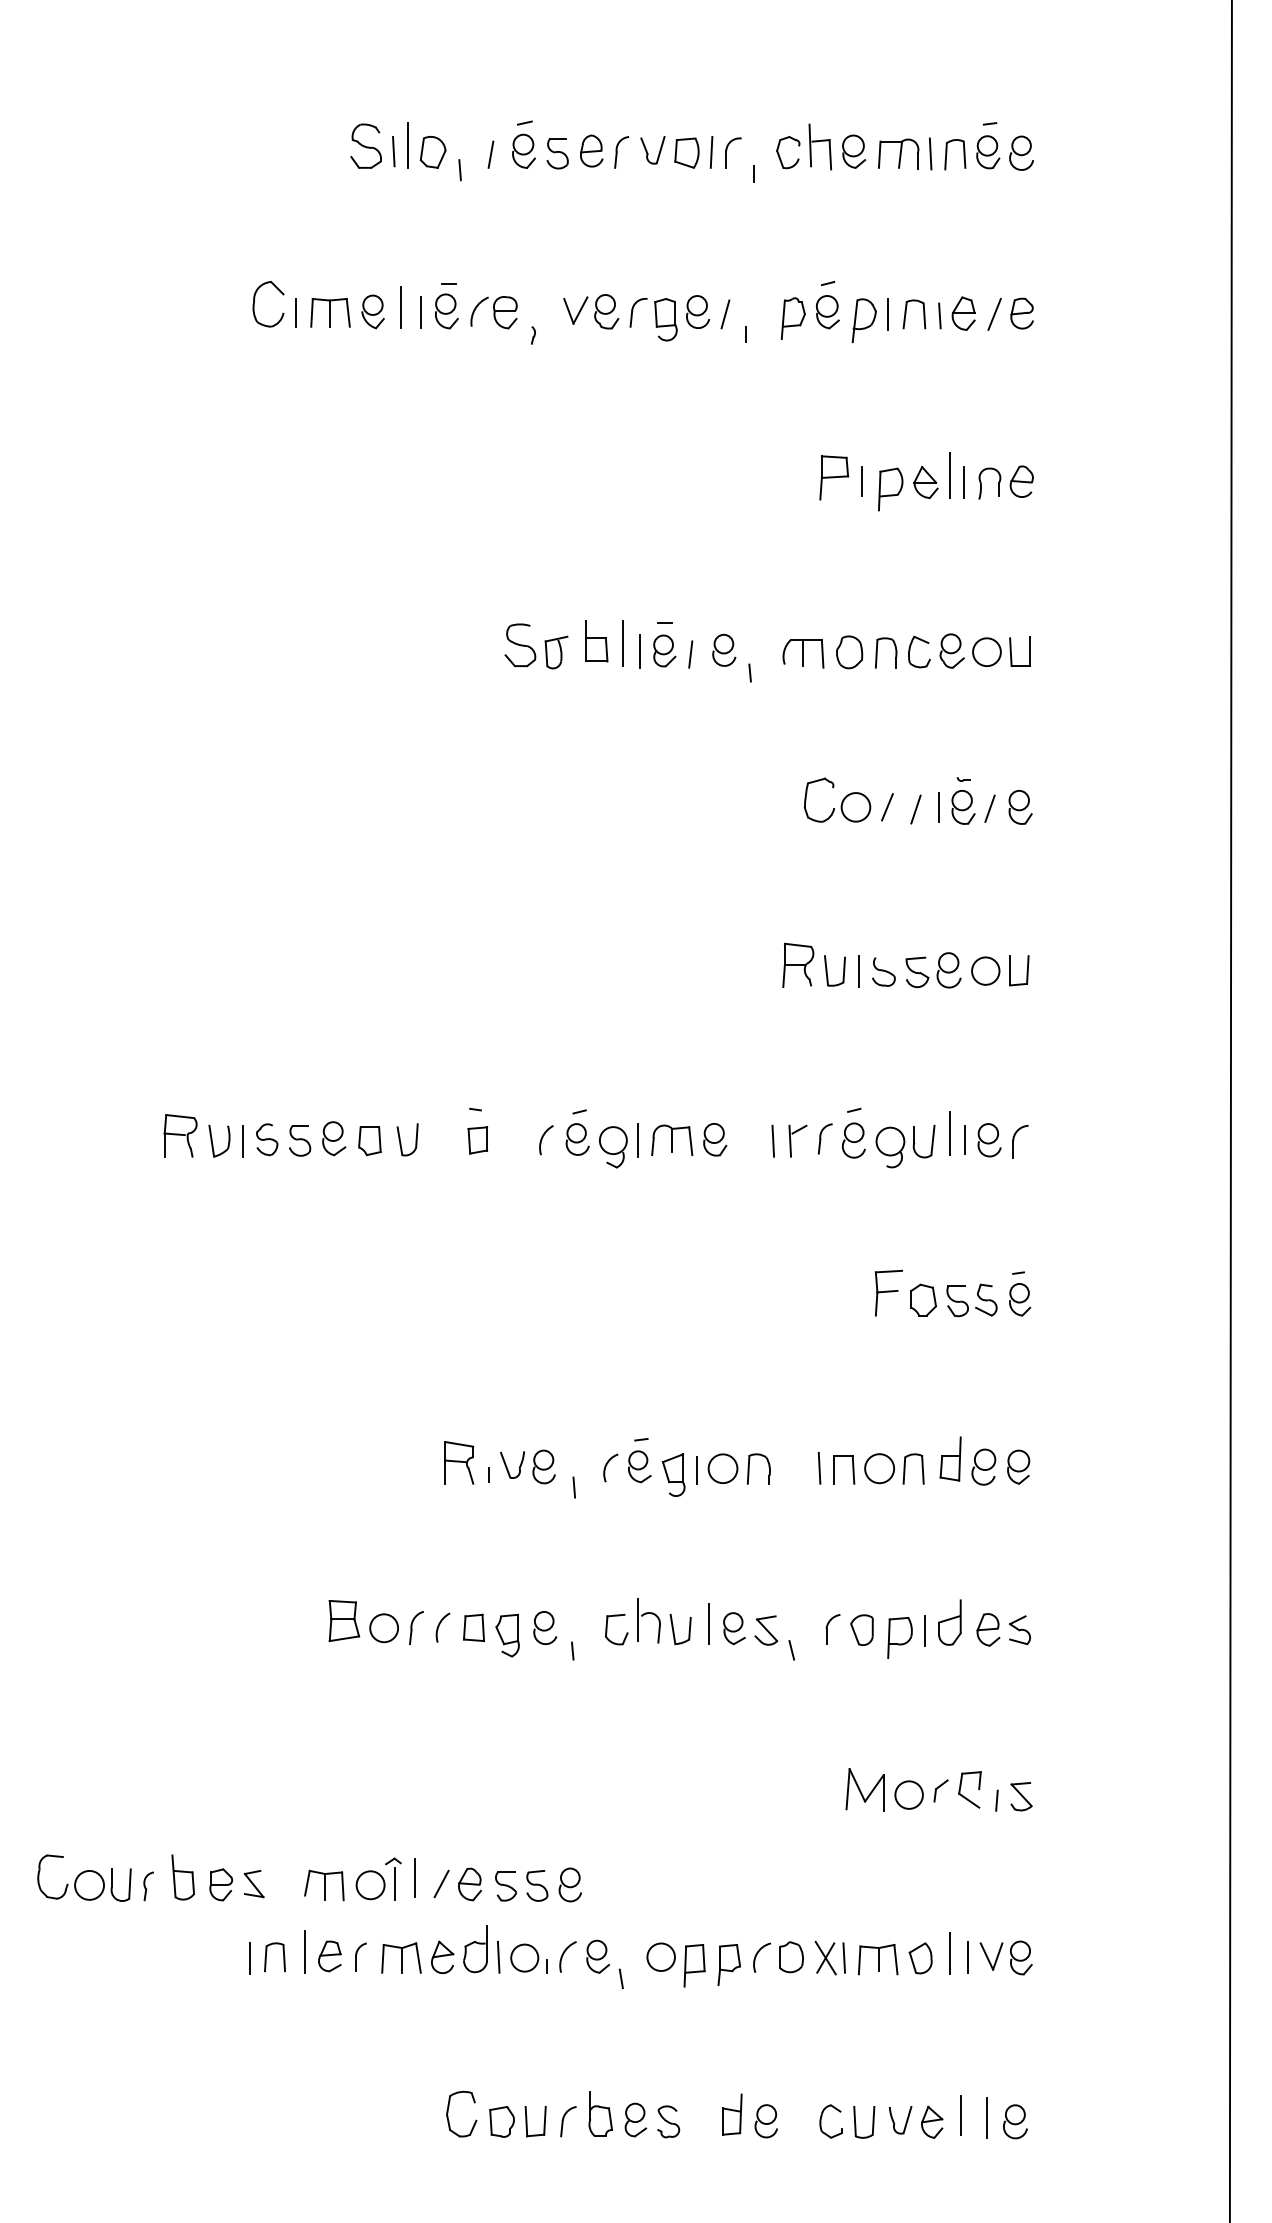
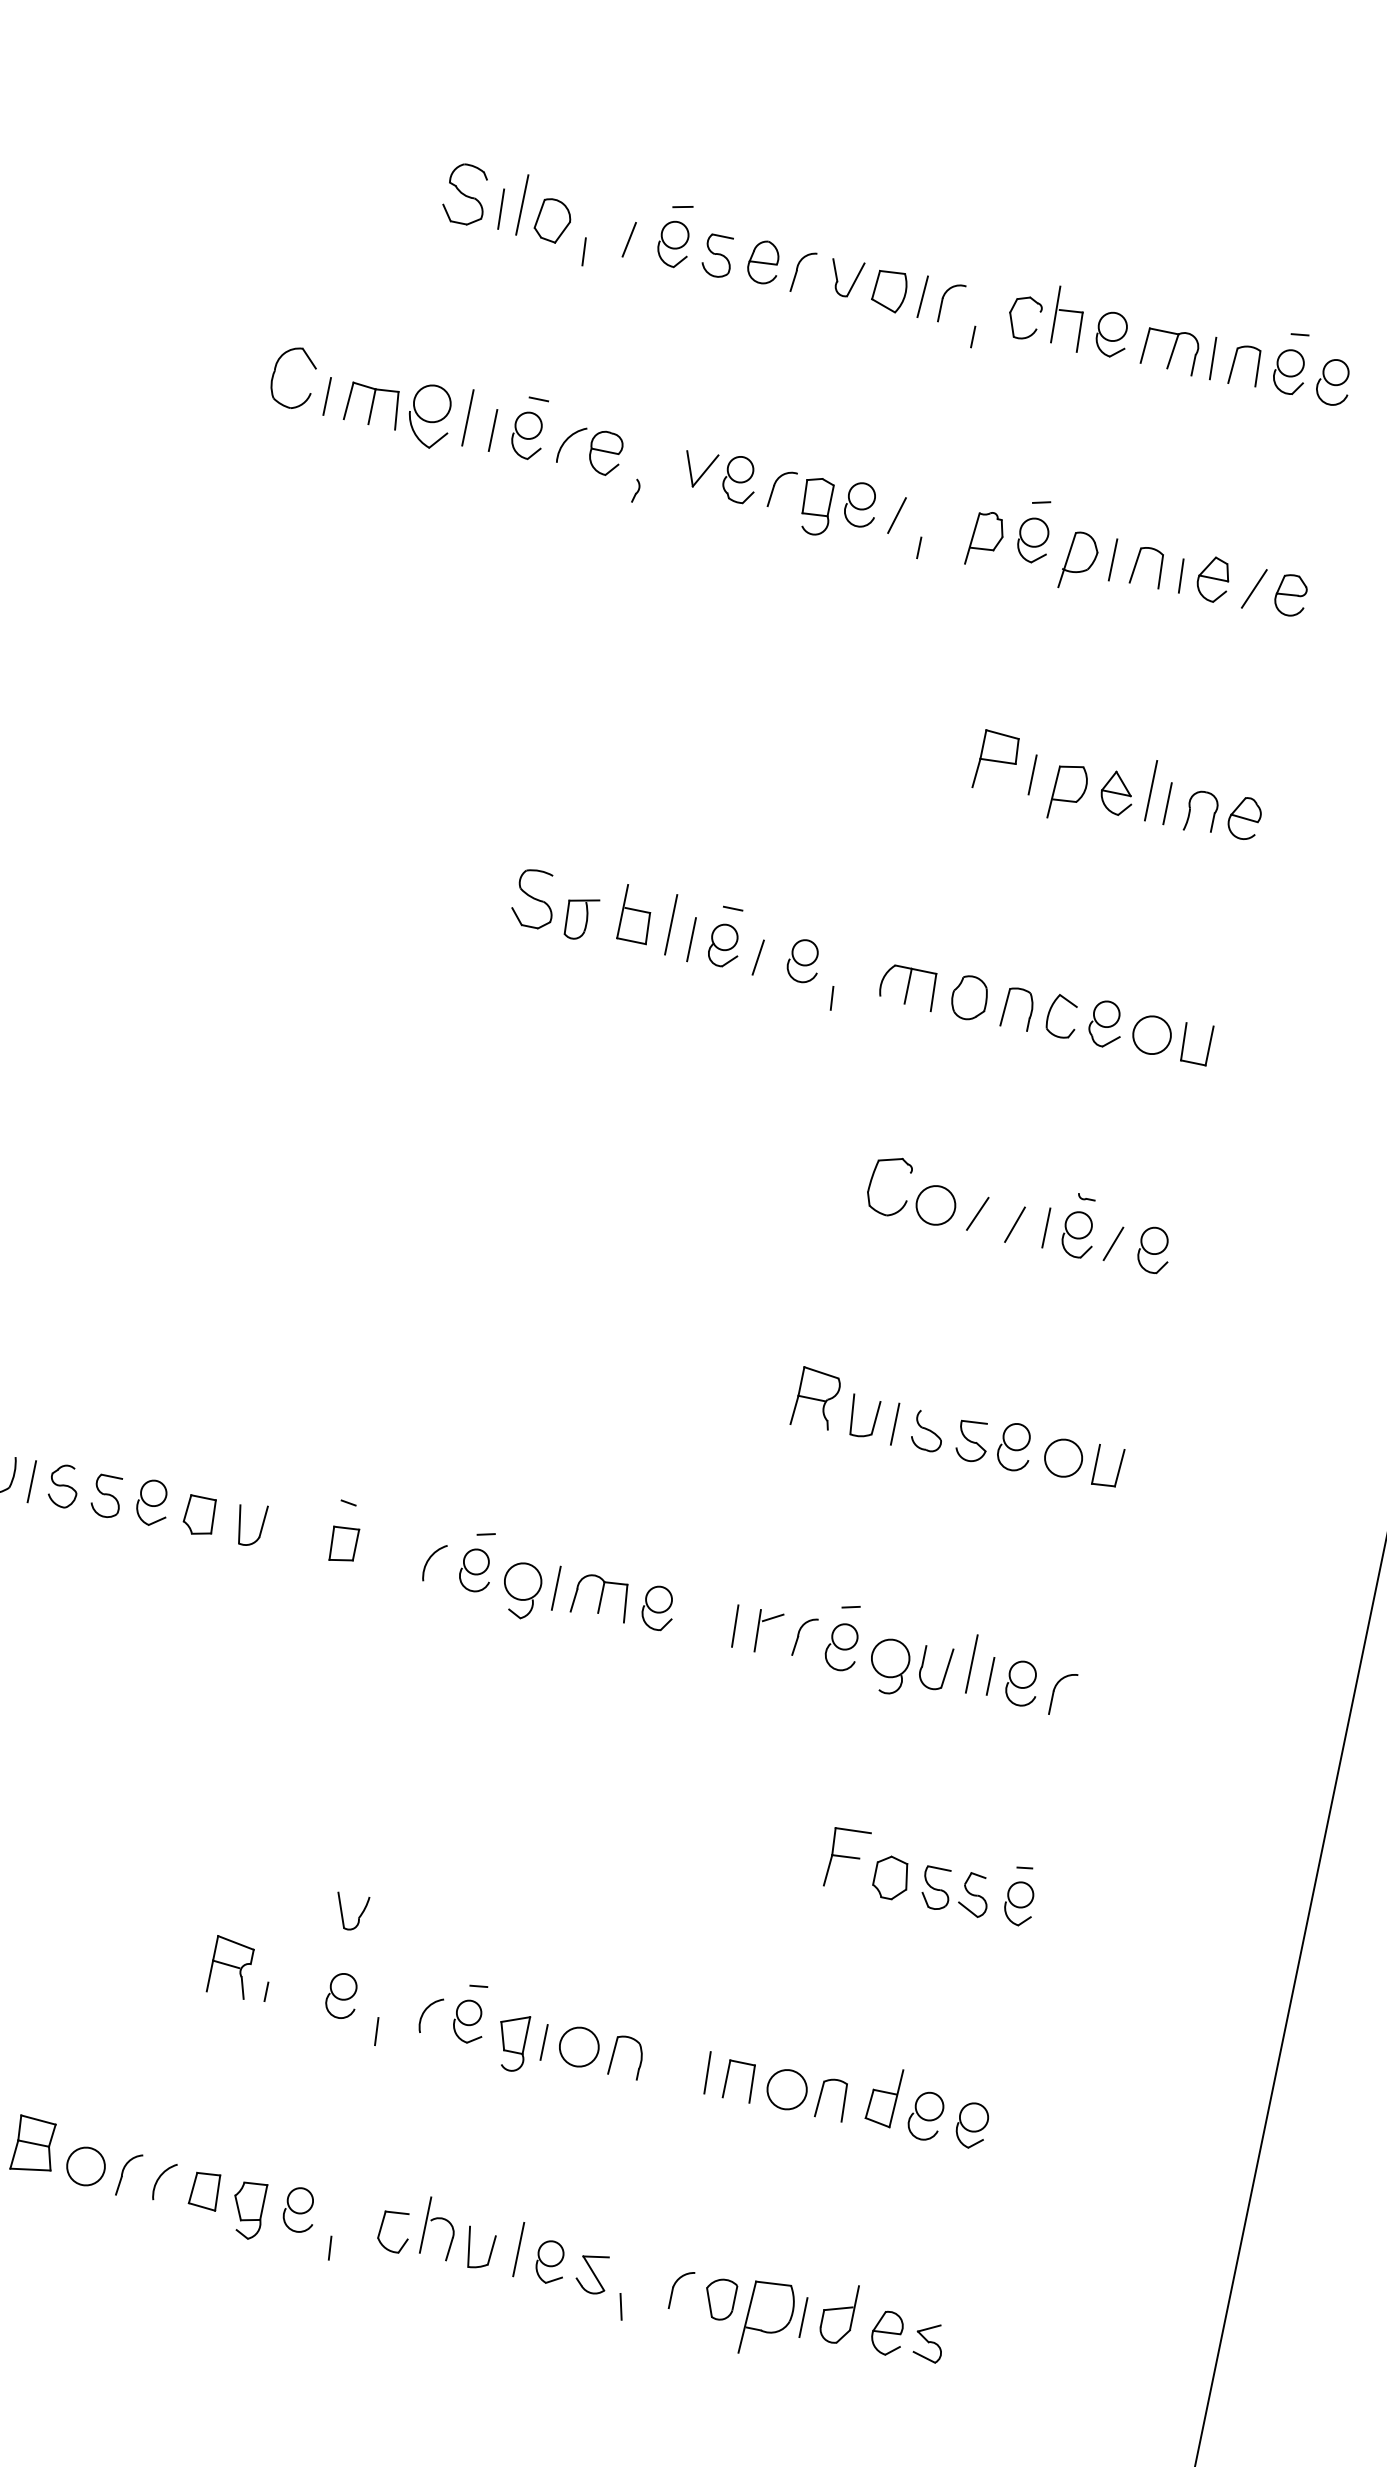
part: (372, 311) -> (429, 415), size x1.4
part: (512, 1464) -> (350, 1911), moved
part: (899, 1637) -> (767, 2319), size x1.4

